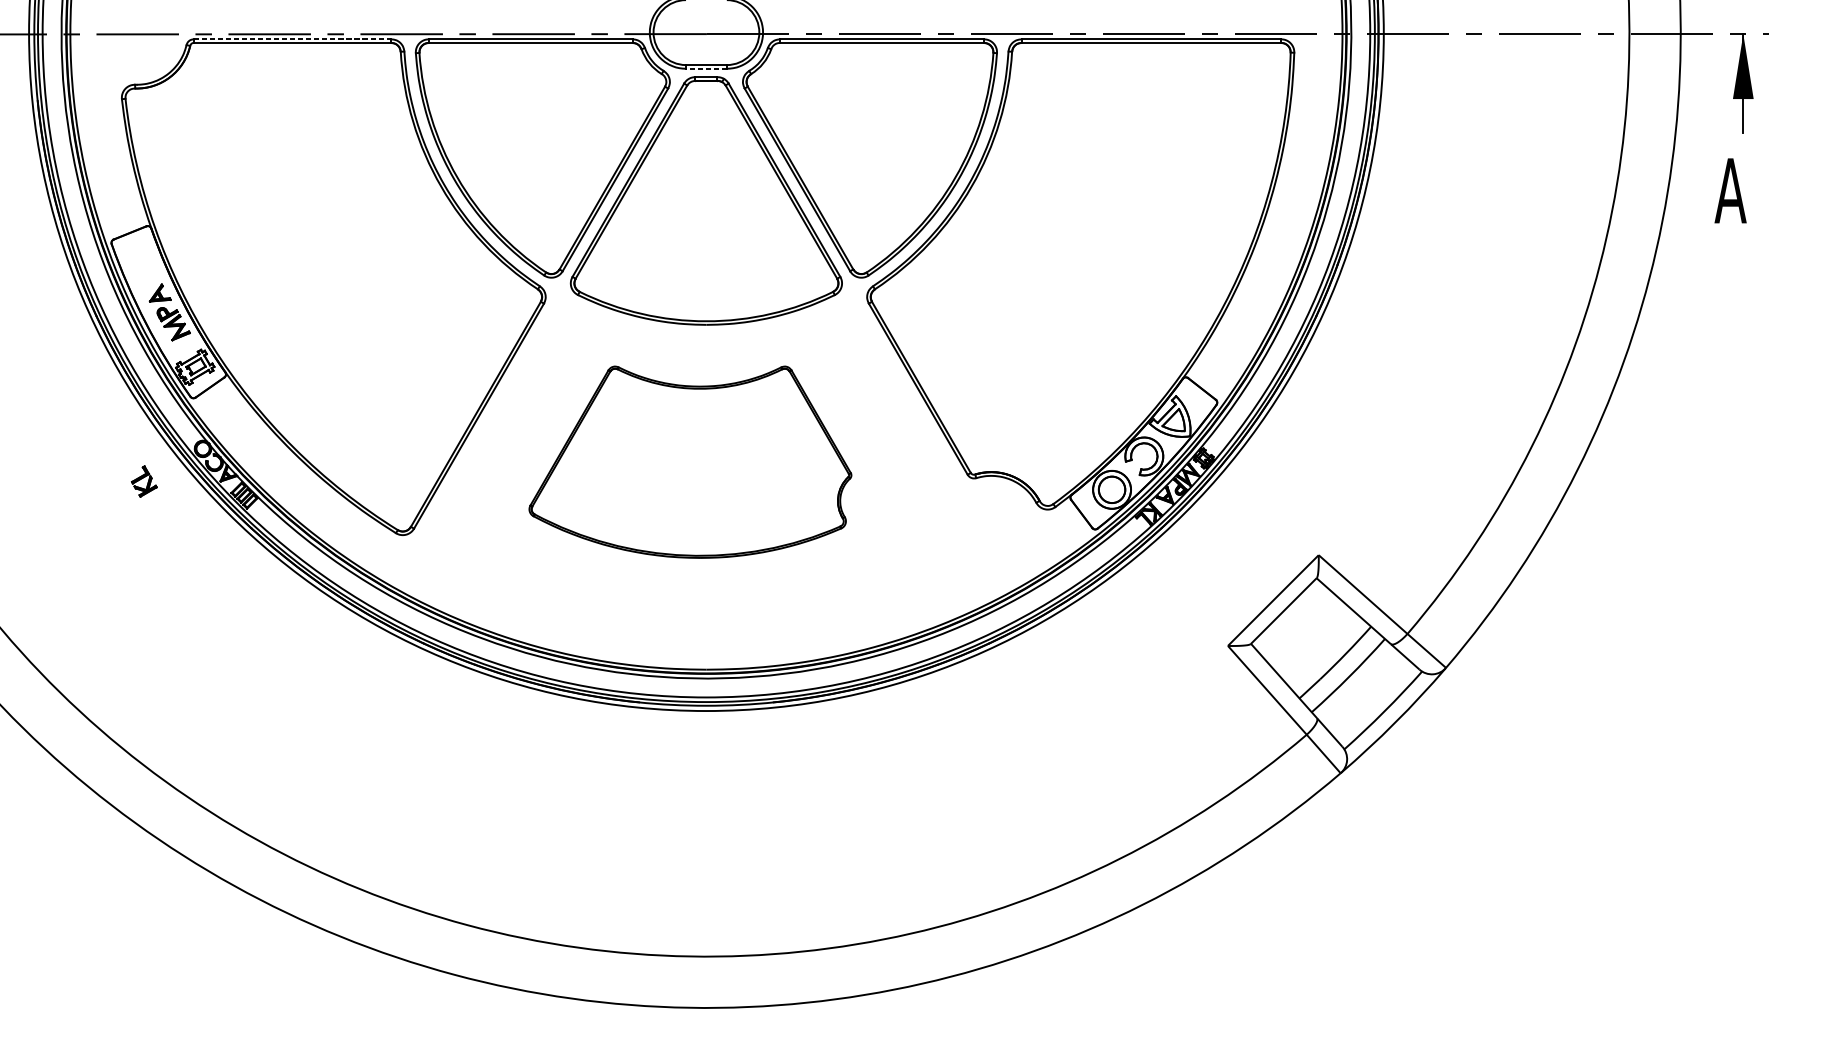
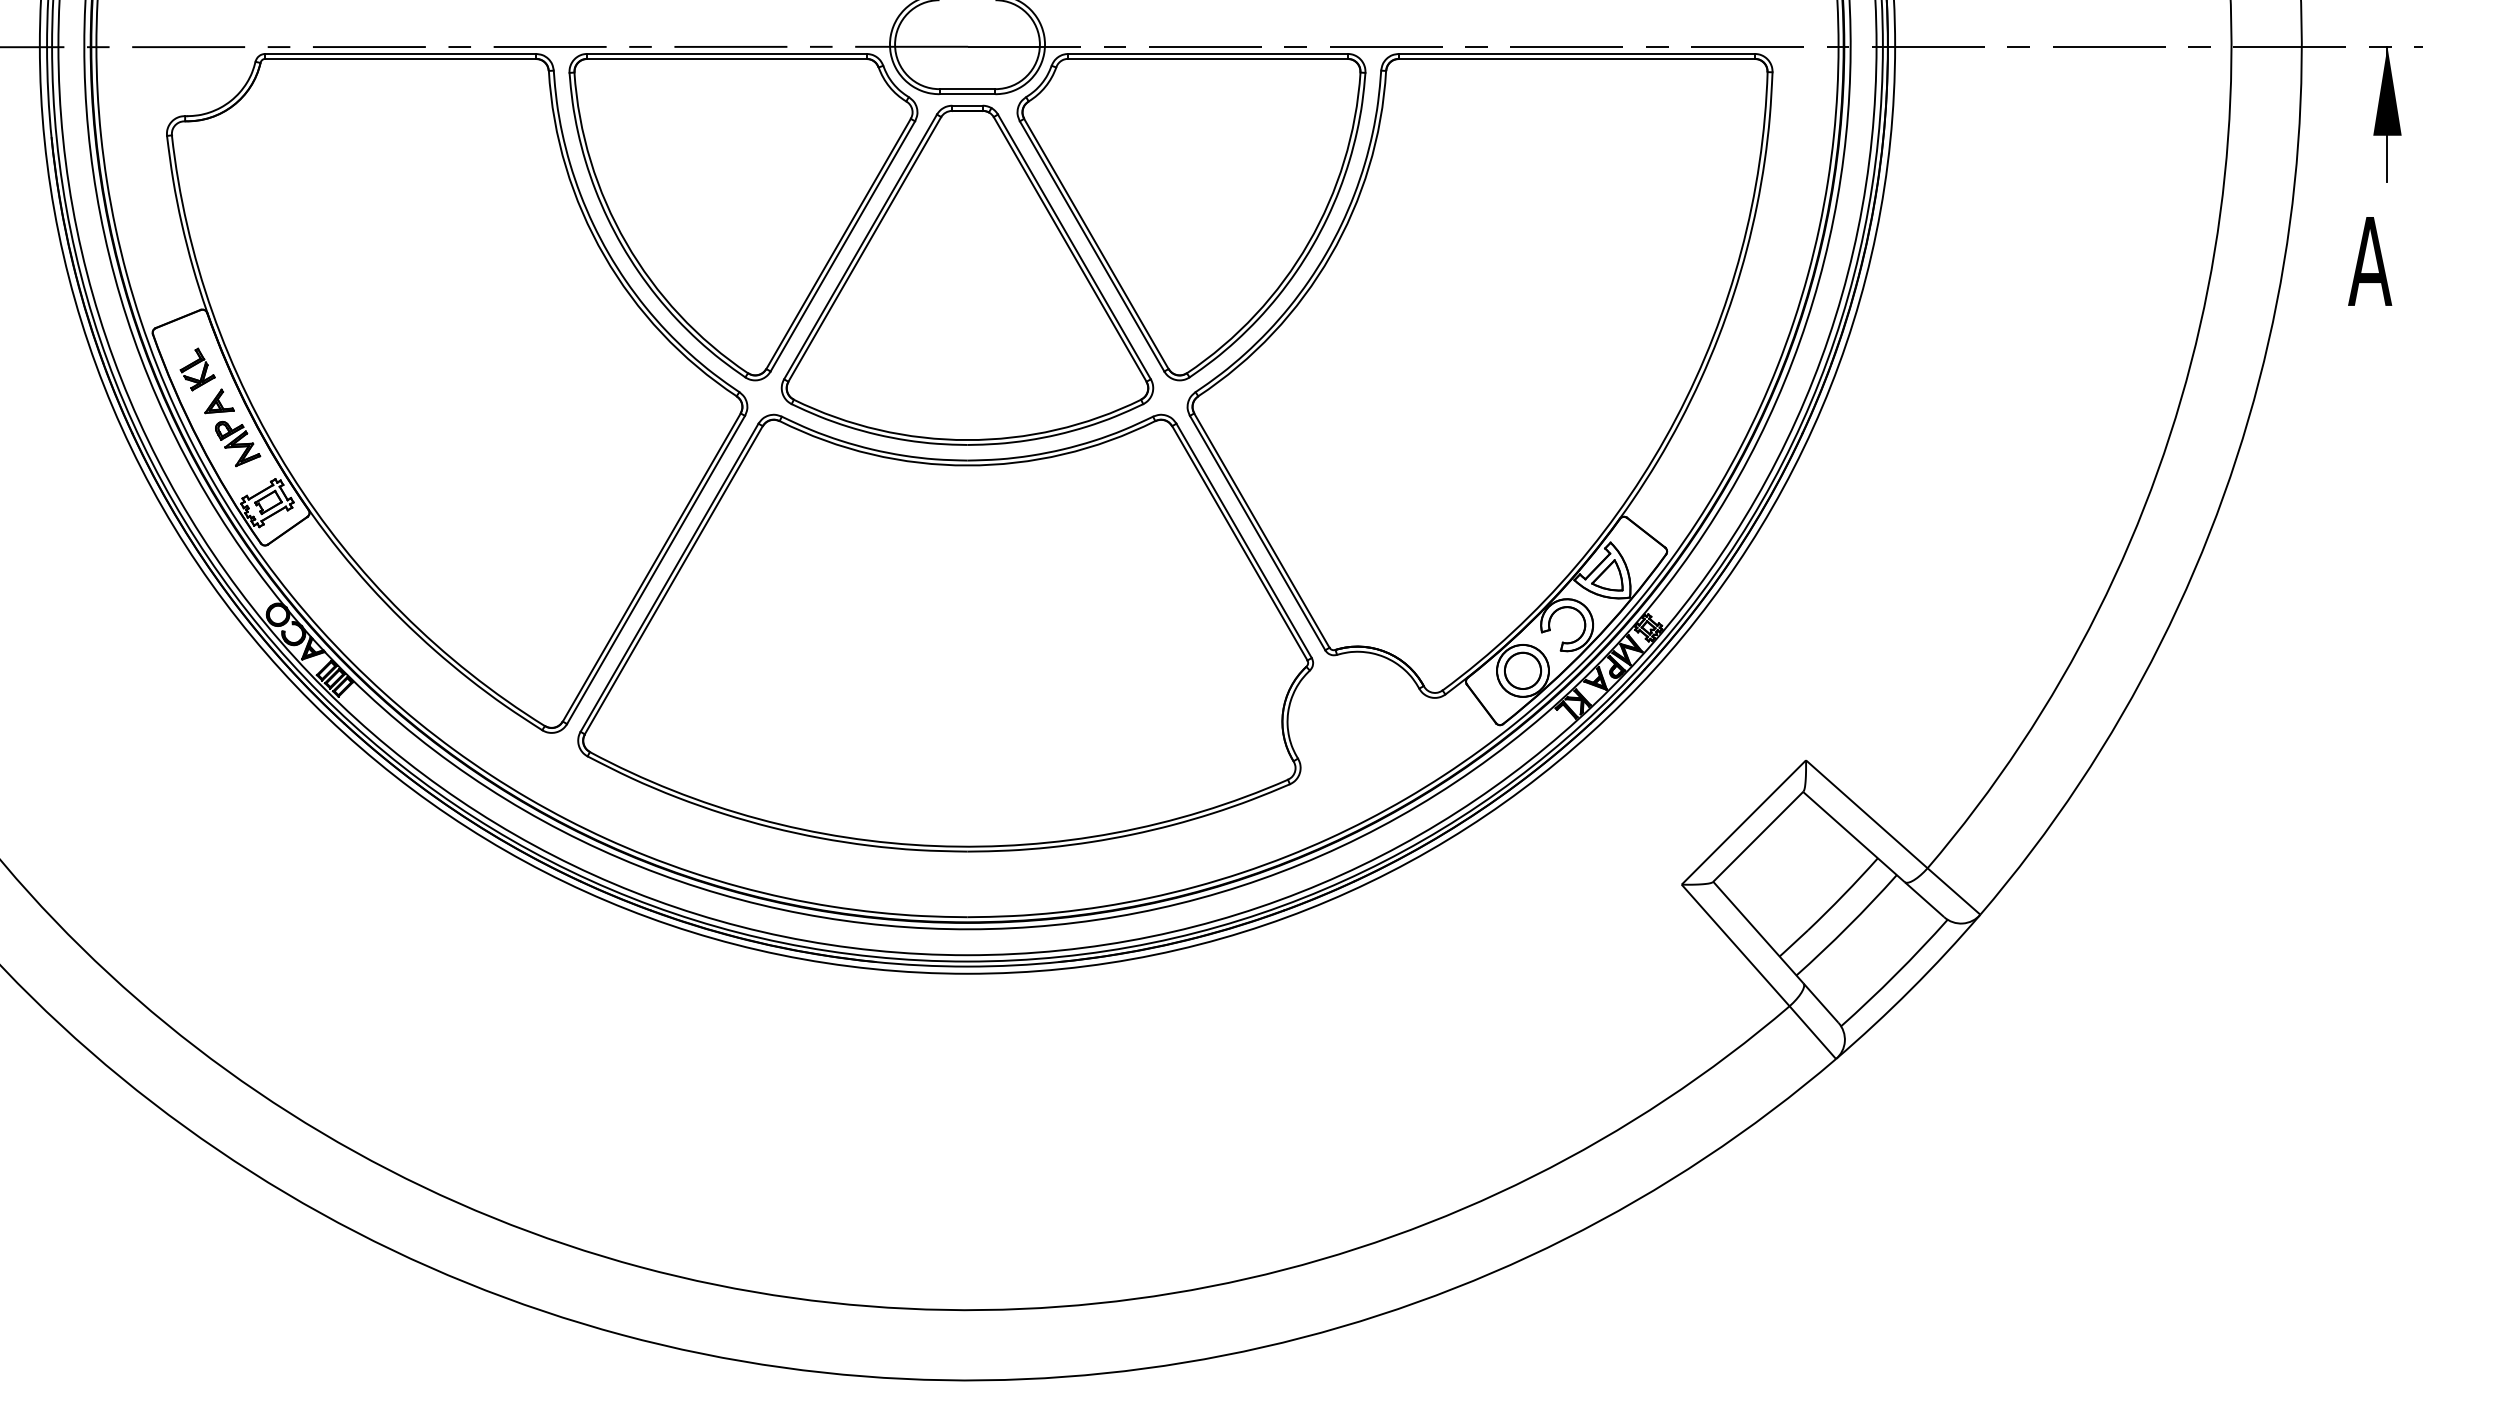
line: (293, 39) -> (401, 53), dashed -> solid
line: (706, 68) -> (967, 94), dashed -> solid
part: (690, 461) -> (945, 632), size x1.67
part: (144, 481) -> (197, 369), moved

